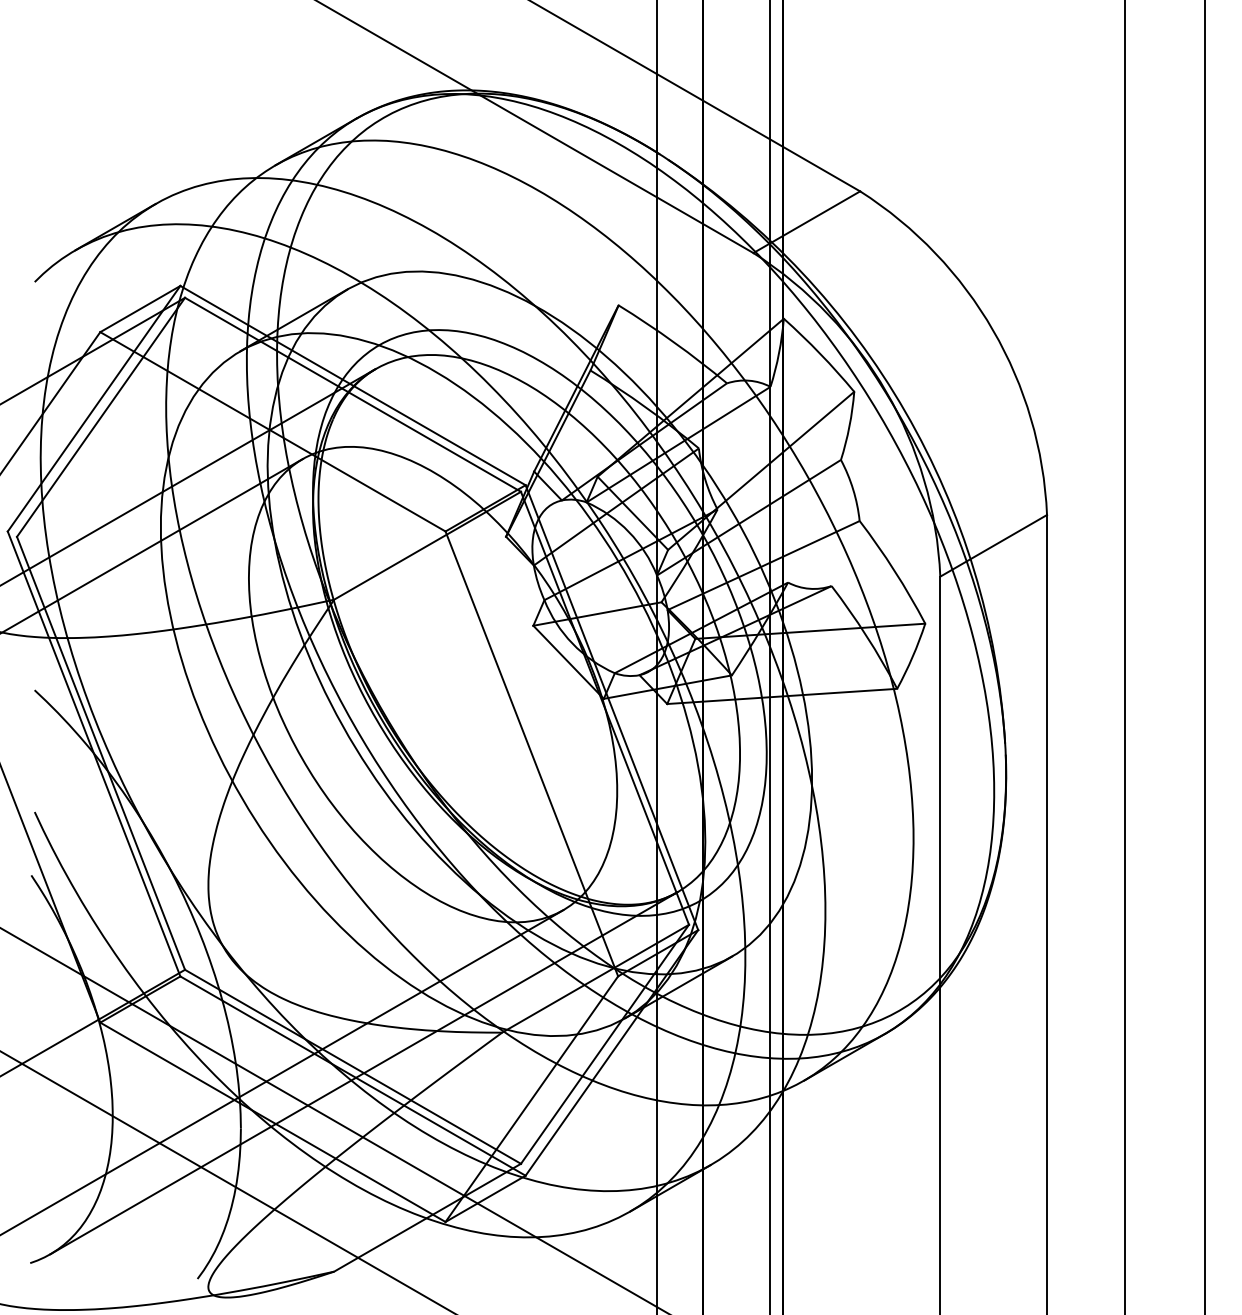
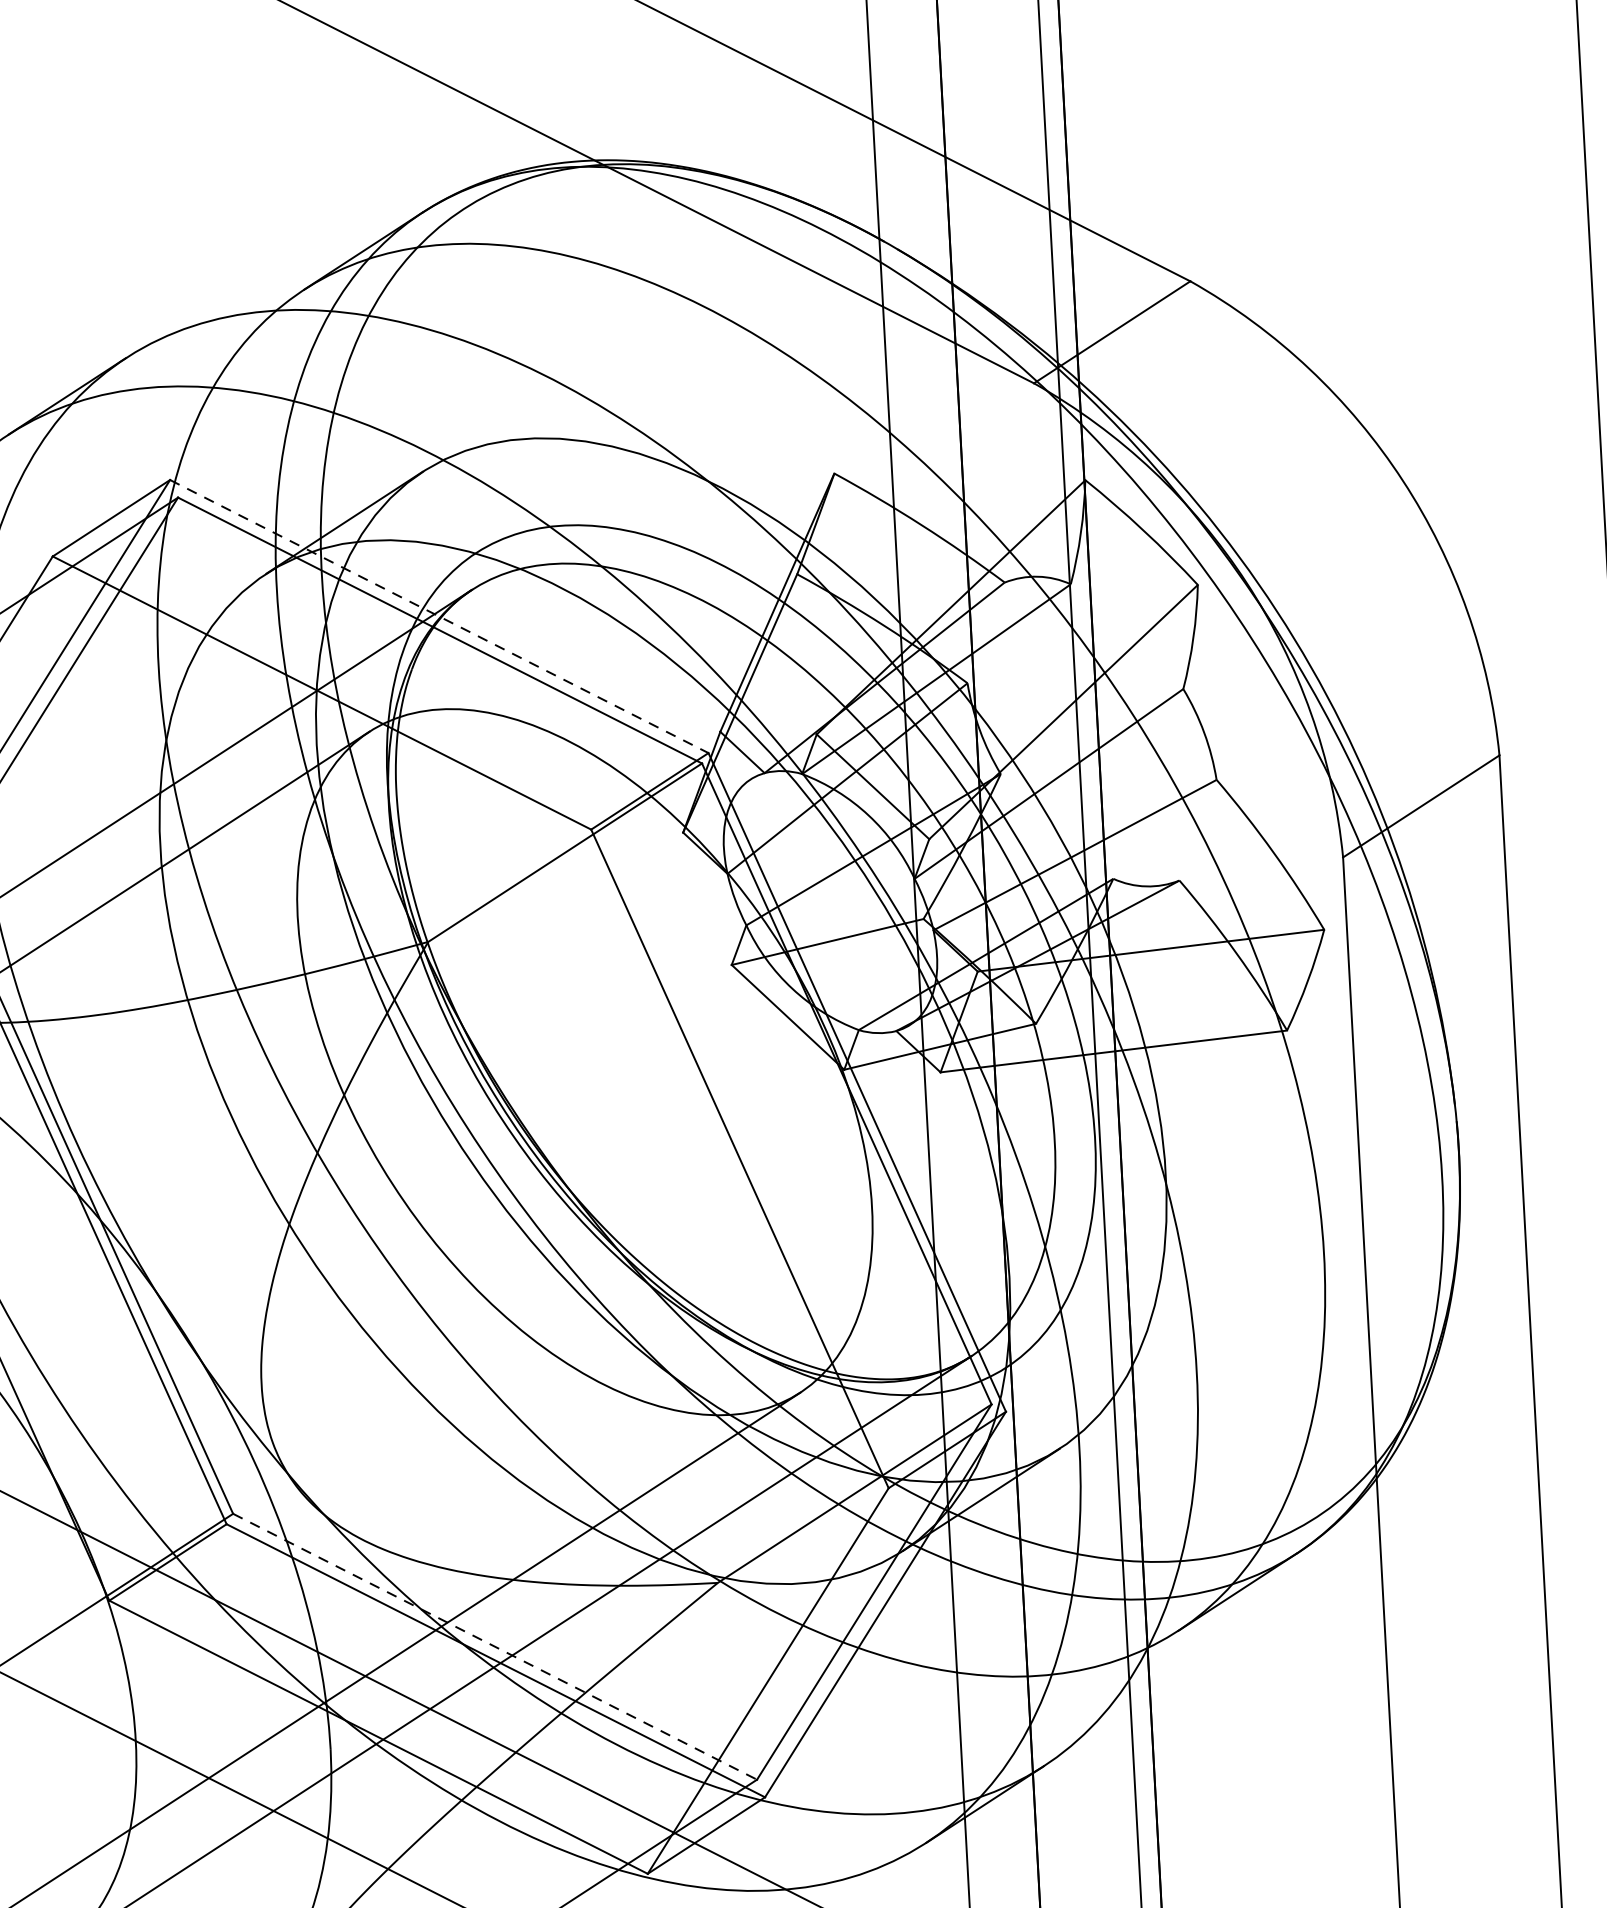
line: (353, 385) -> (440, 616), solid -> dashed
line: (353, 1066) -> (495, 1646), solid -> dashed

